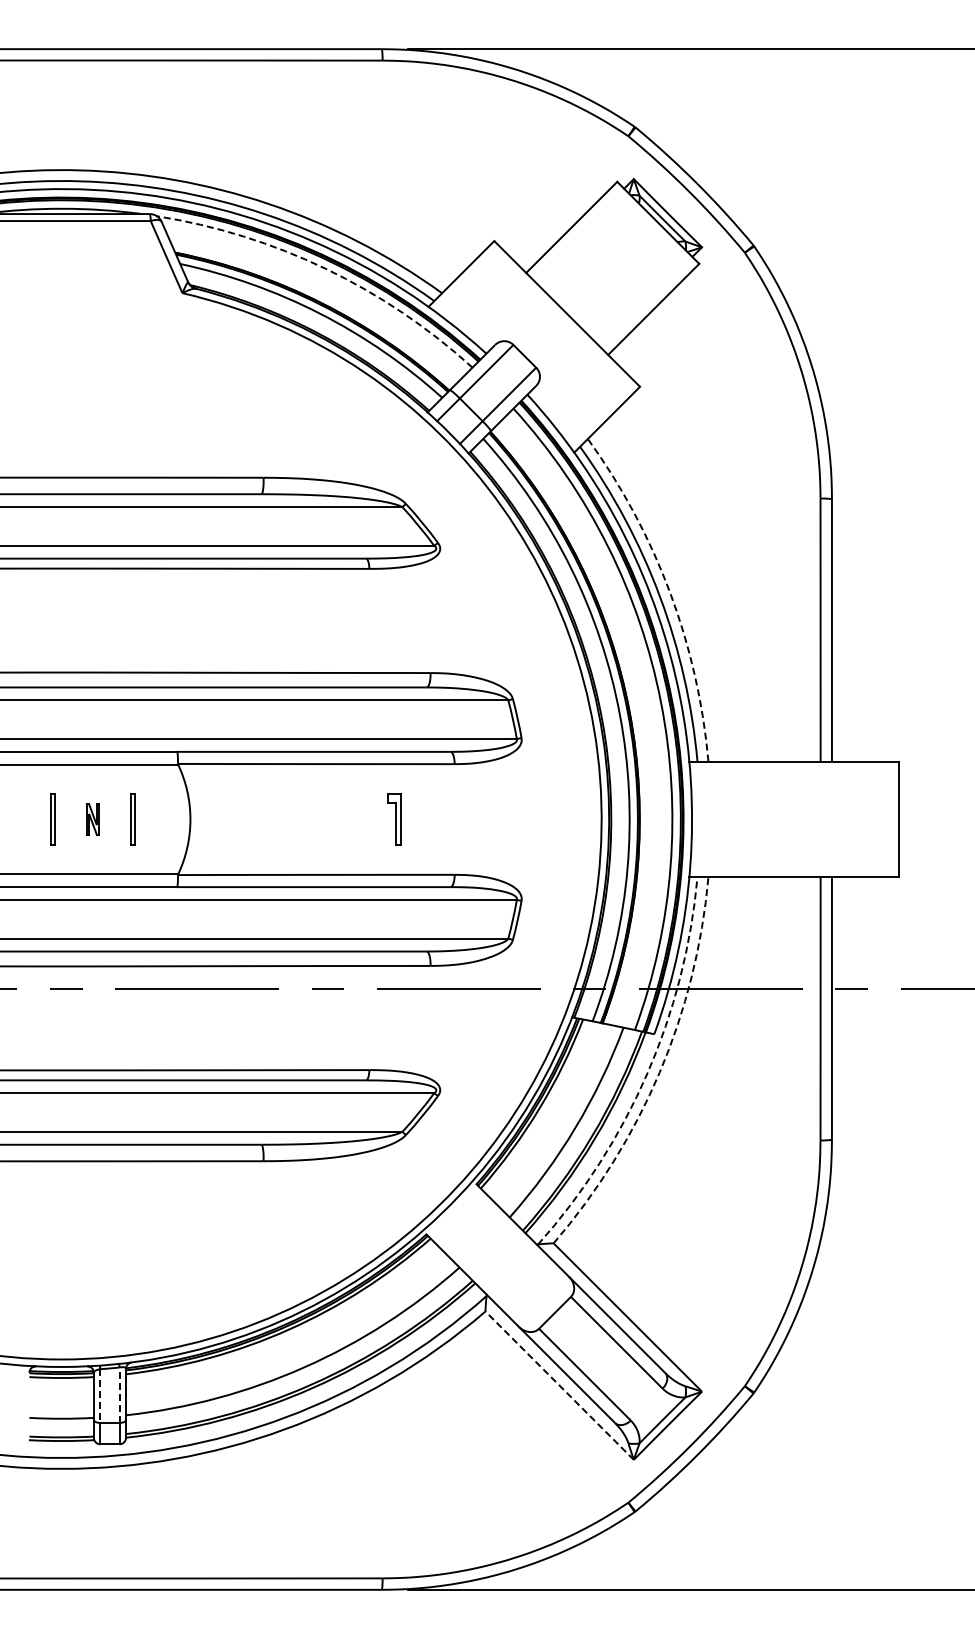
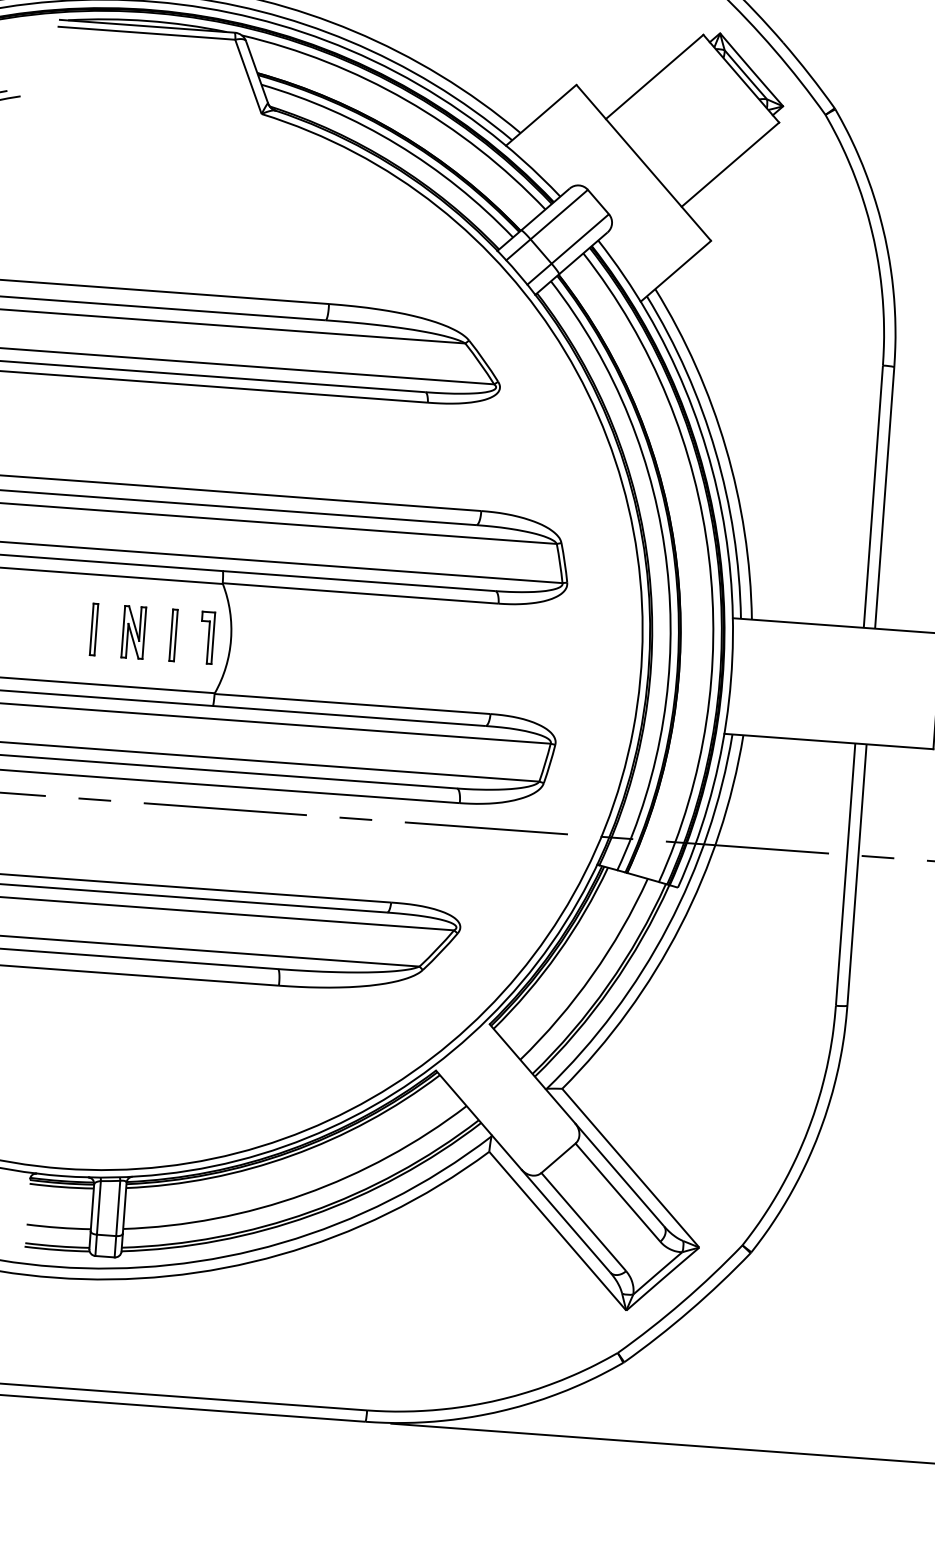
arc: (325, 268) -> (406, 99), dashed -> solid
arc: (669, 592) -> (725, 448), dashed -> solid
part: (92, 819) -> (133, 632), size x1.67
part: (394, 819) -> (207, 637), moved
arc: (659, 1072) -> (680, 926), dashed -> solid
arc: (647, 1073) -> (668, 926), dashed -> solid
line: (559, 1385) -> (557, 1231), dashed -> solid
line: (119, 1395) -> (118, 1208), dashed -> solid
line: (100, 1396) -> (99, 1208), dashed -> solid

